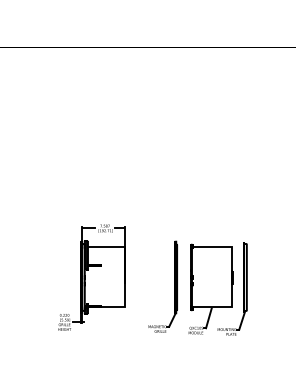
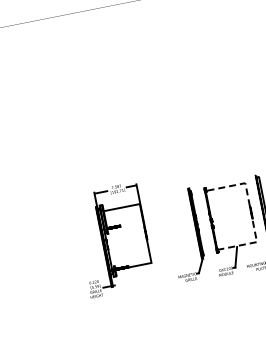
line: (232, 276) -> (251, 211), solid -> dashed

